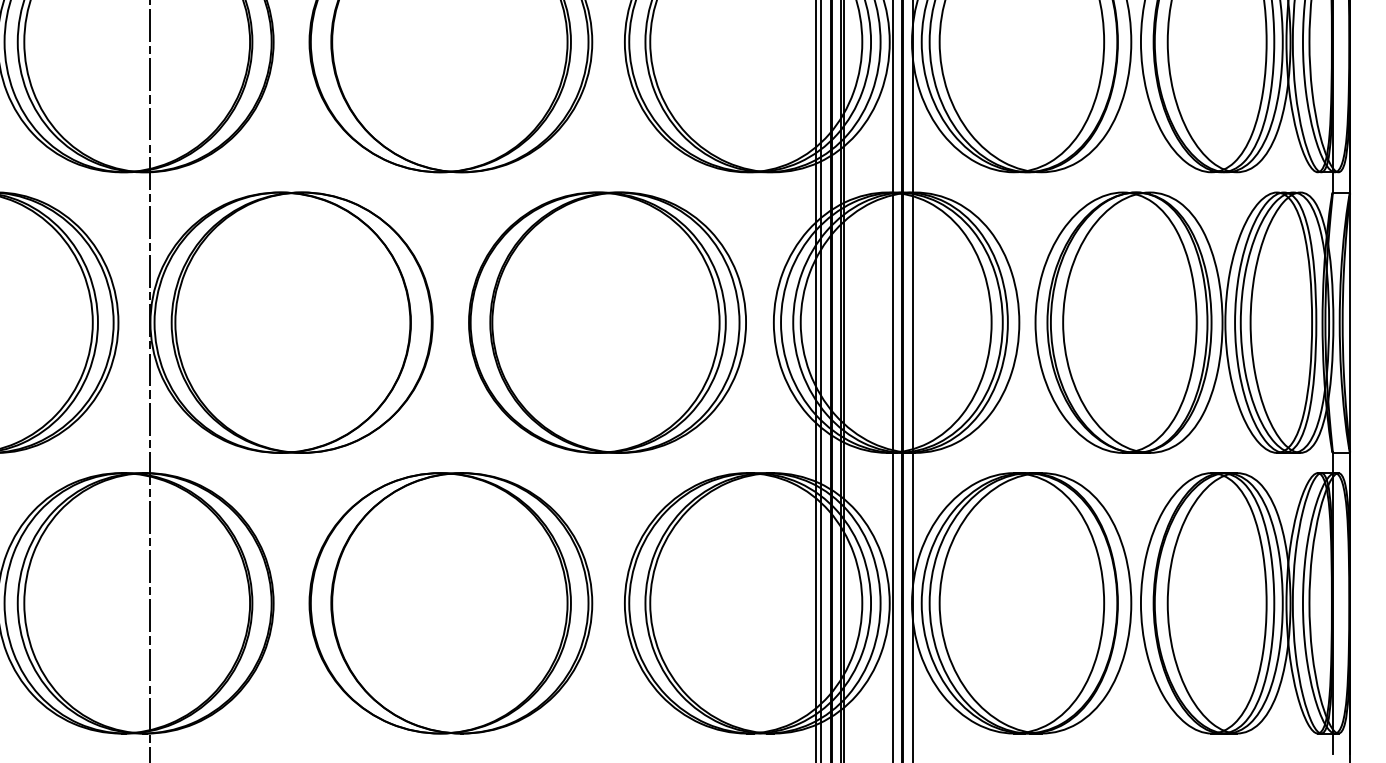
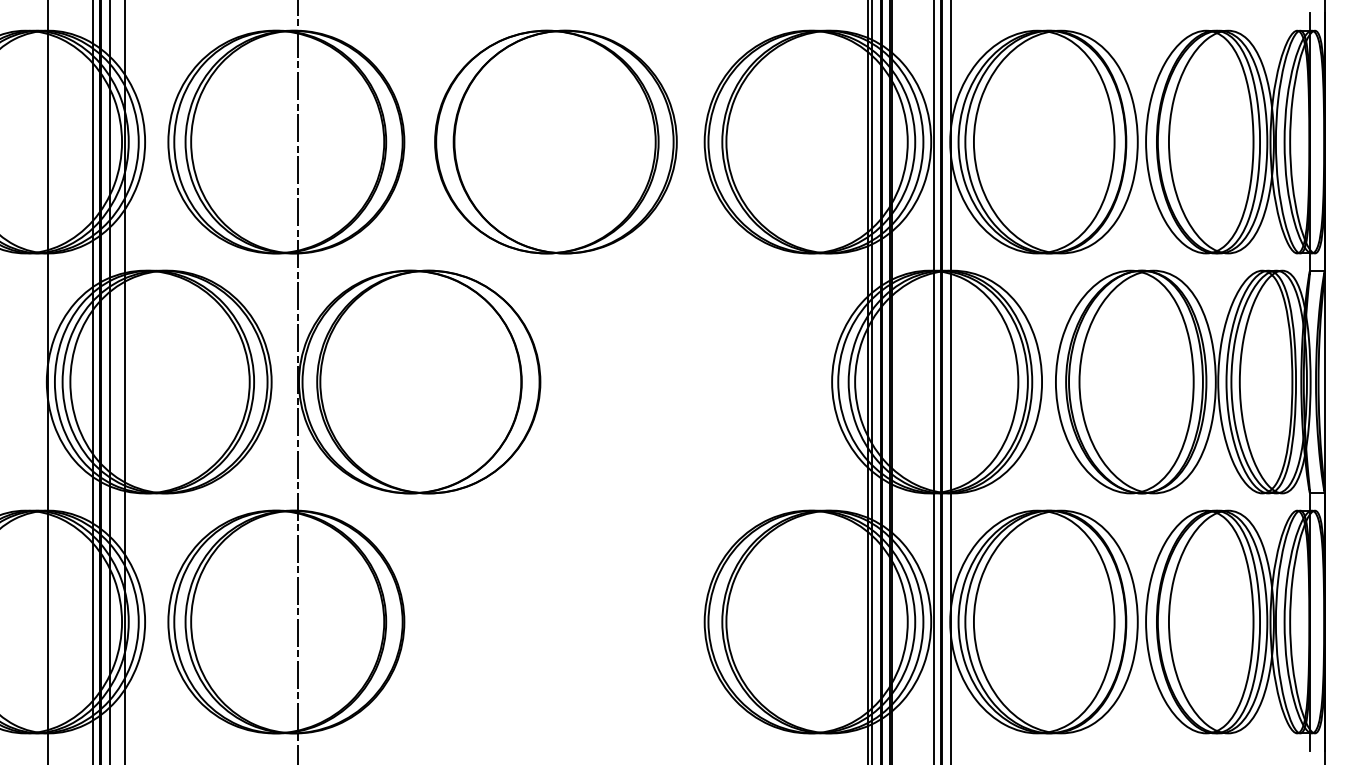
part: (607, 322) -> (689, 381), removed
part: (450, 602) -> (555, 621), removed

